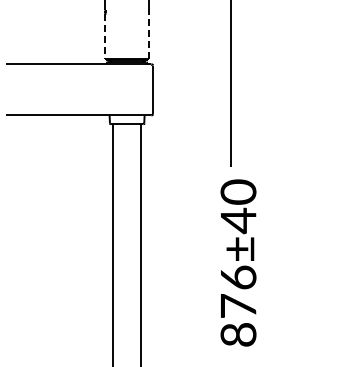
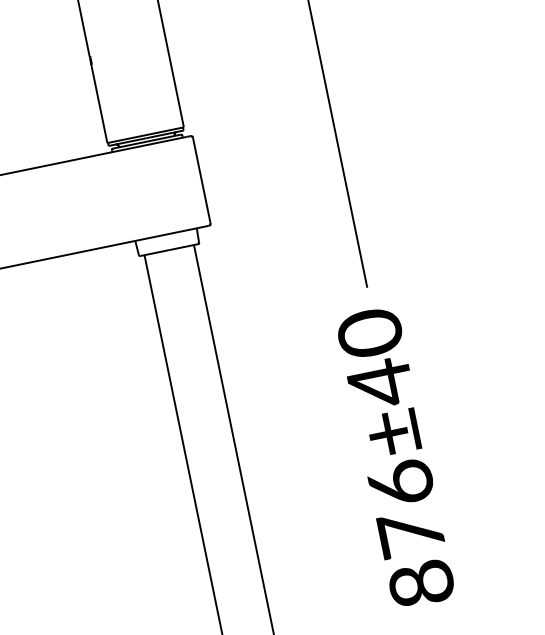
line: (148, 35) -> (174, 86), dashed -> solid
line: (105, 36) -> (99, 103), dashed -> solid
text: (238, 262) -> (395, 456), moved

